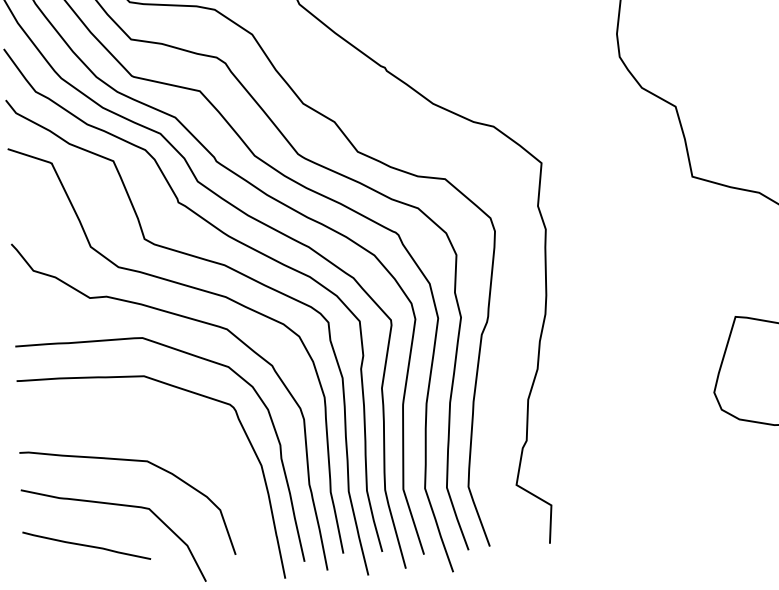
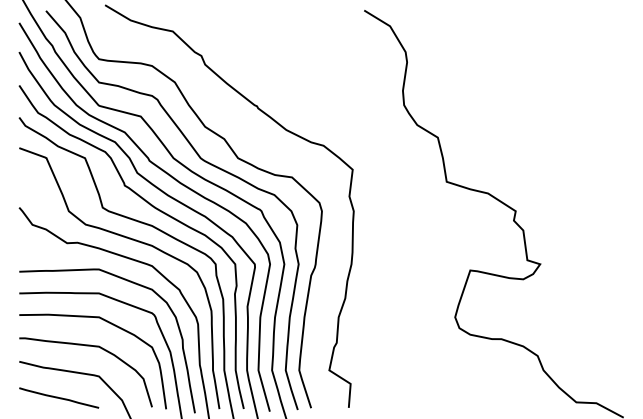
curve: (164, 425) -> (110, 324), added

